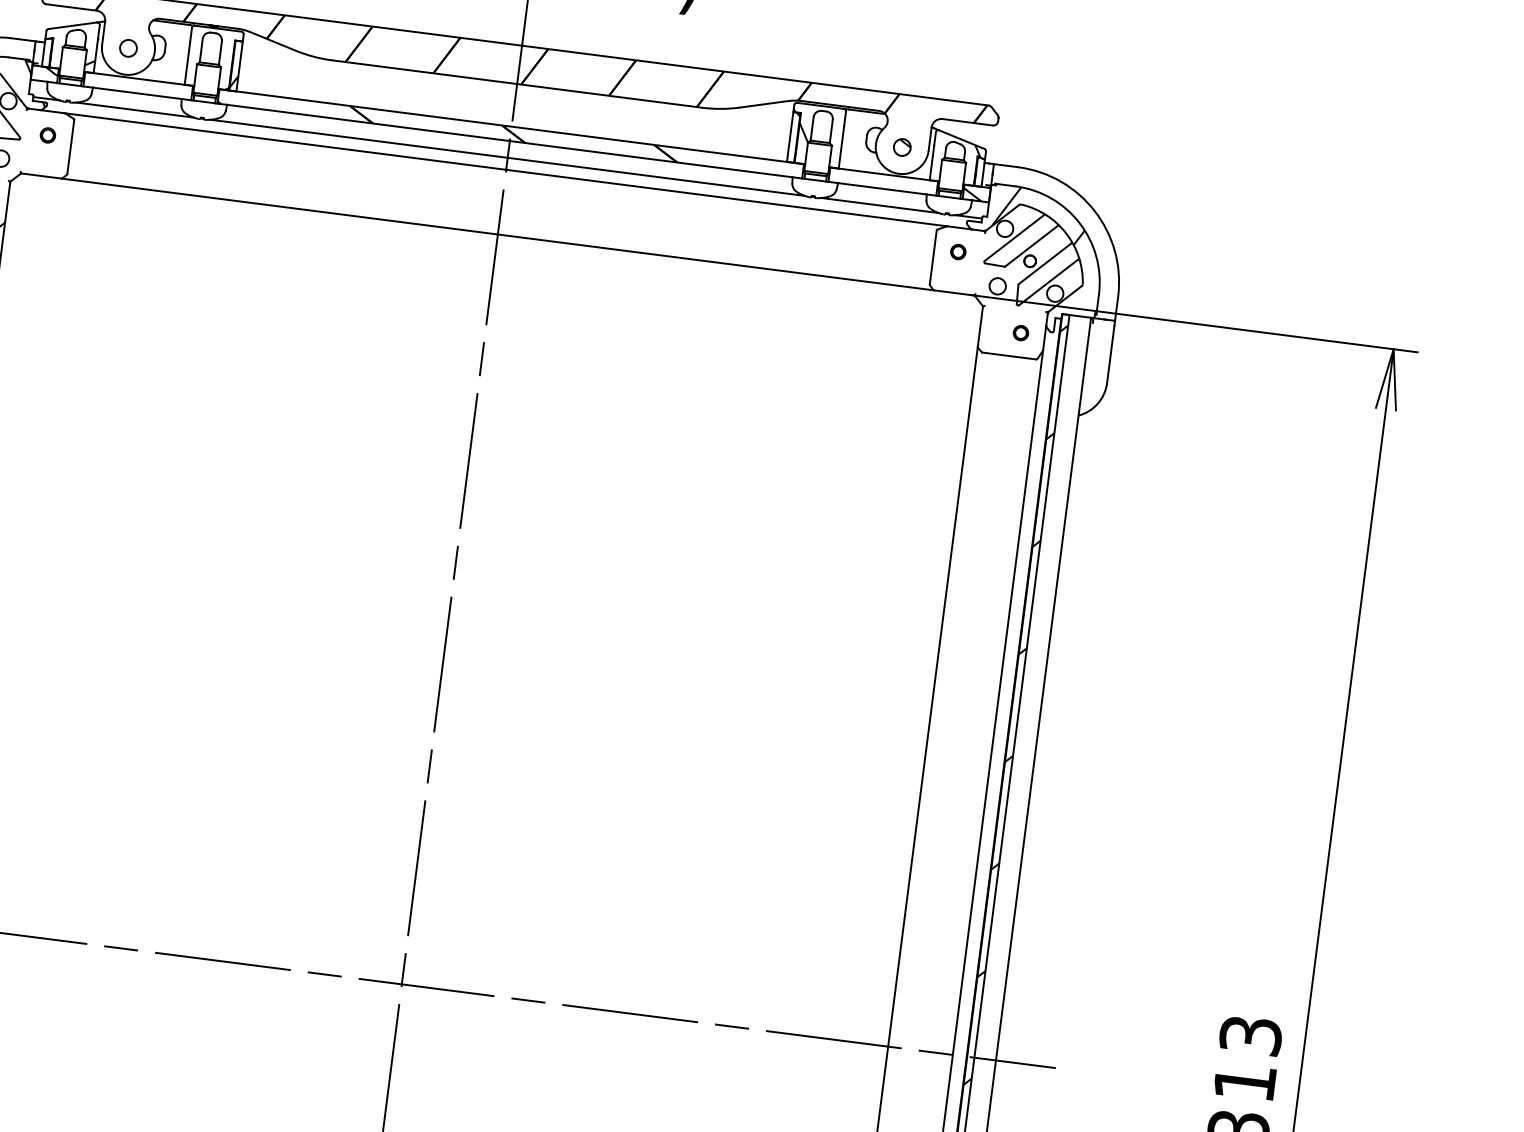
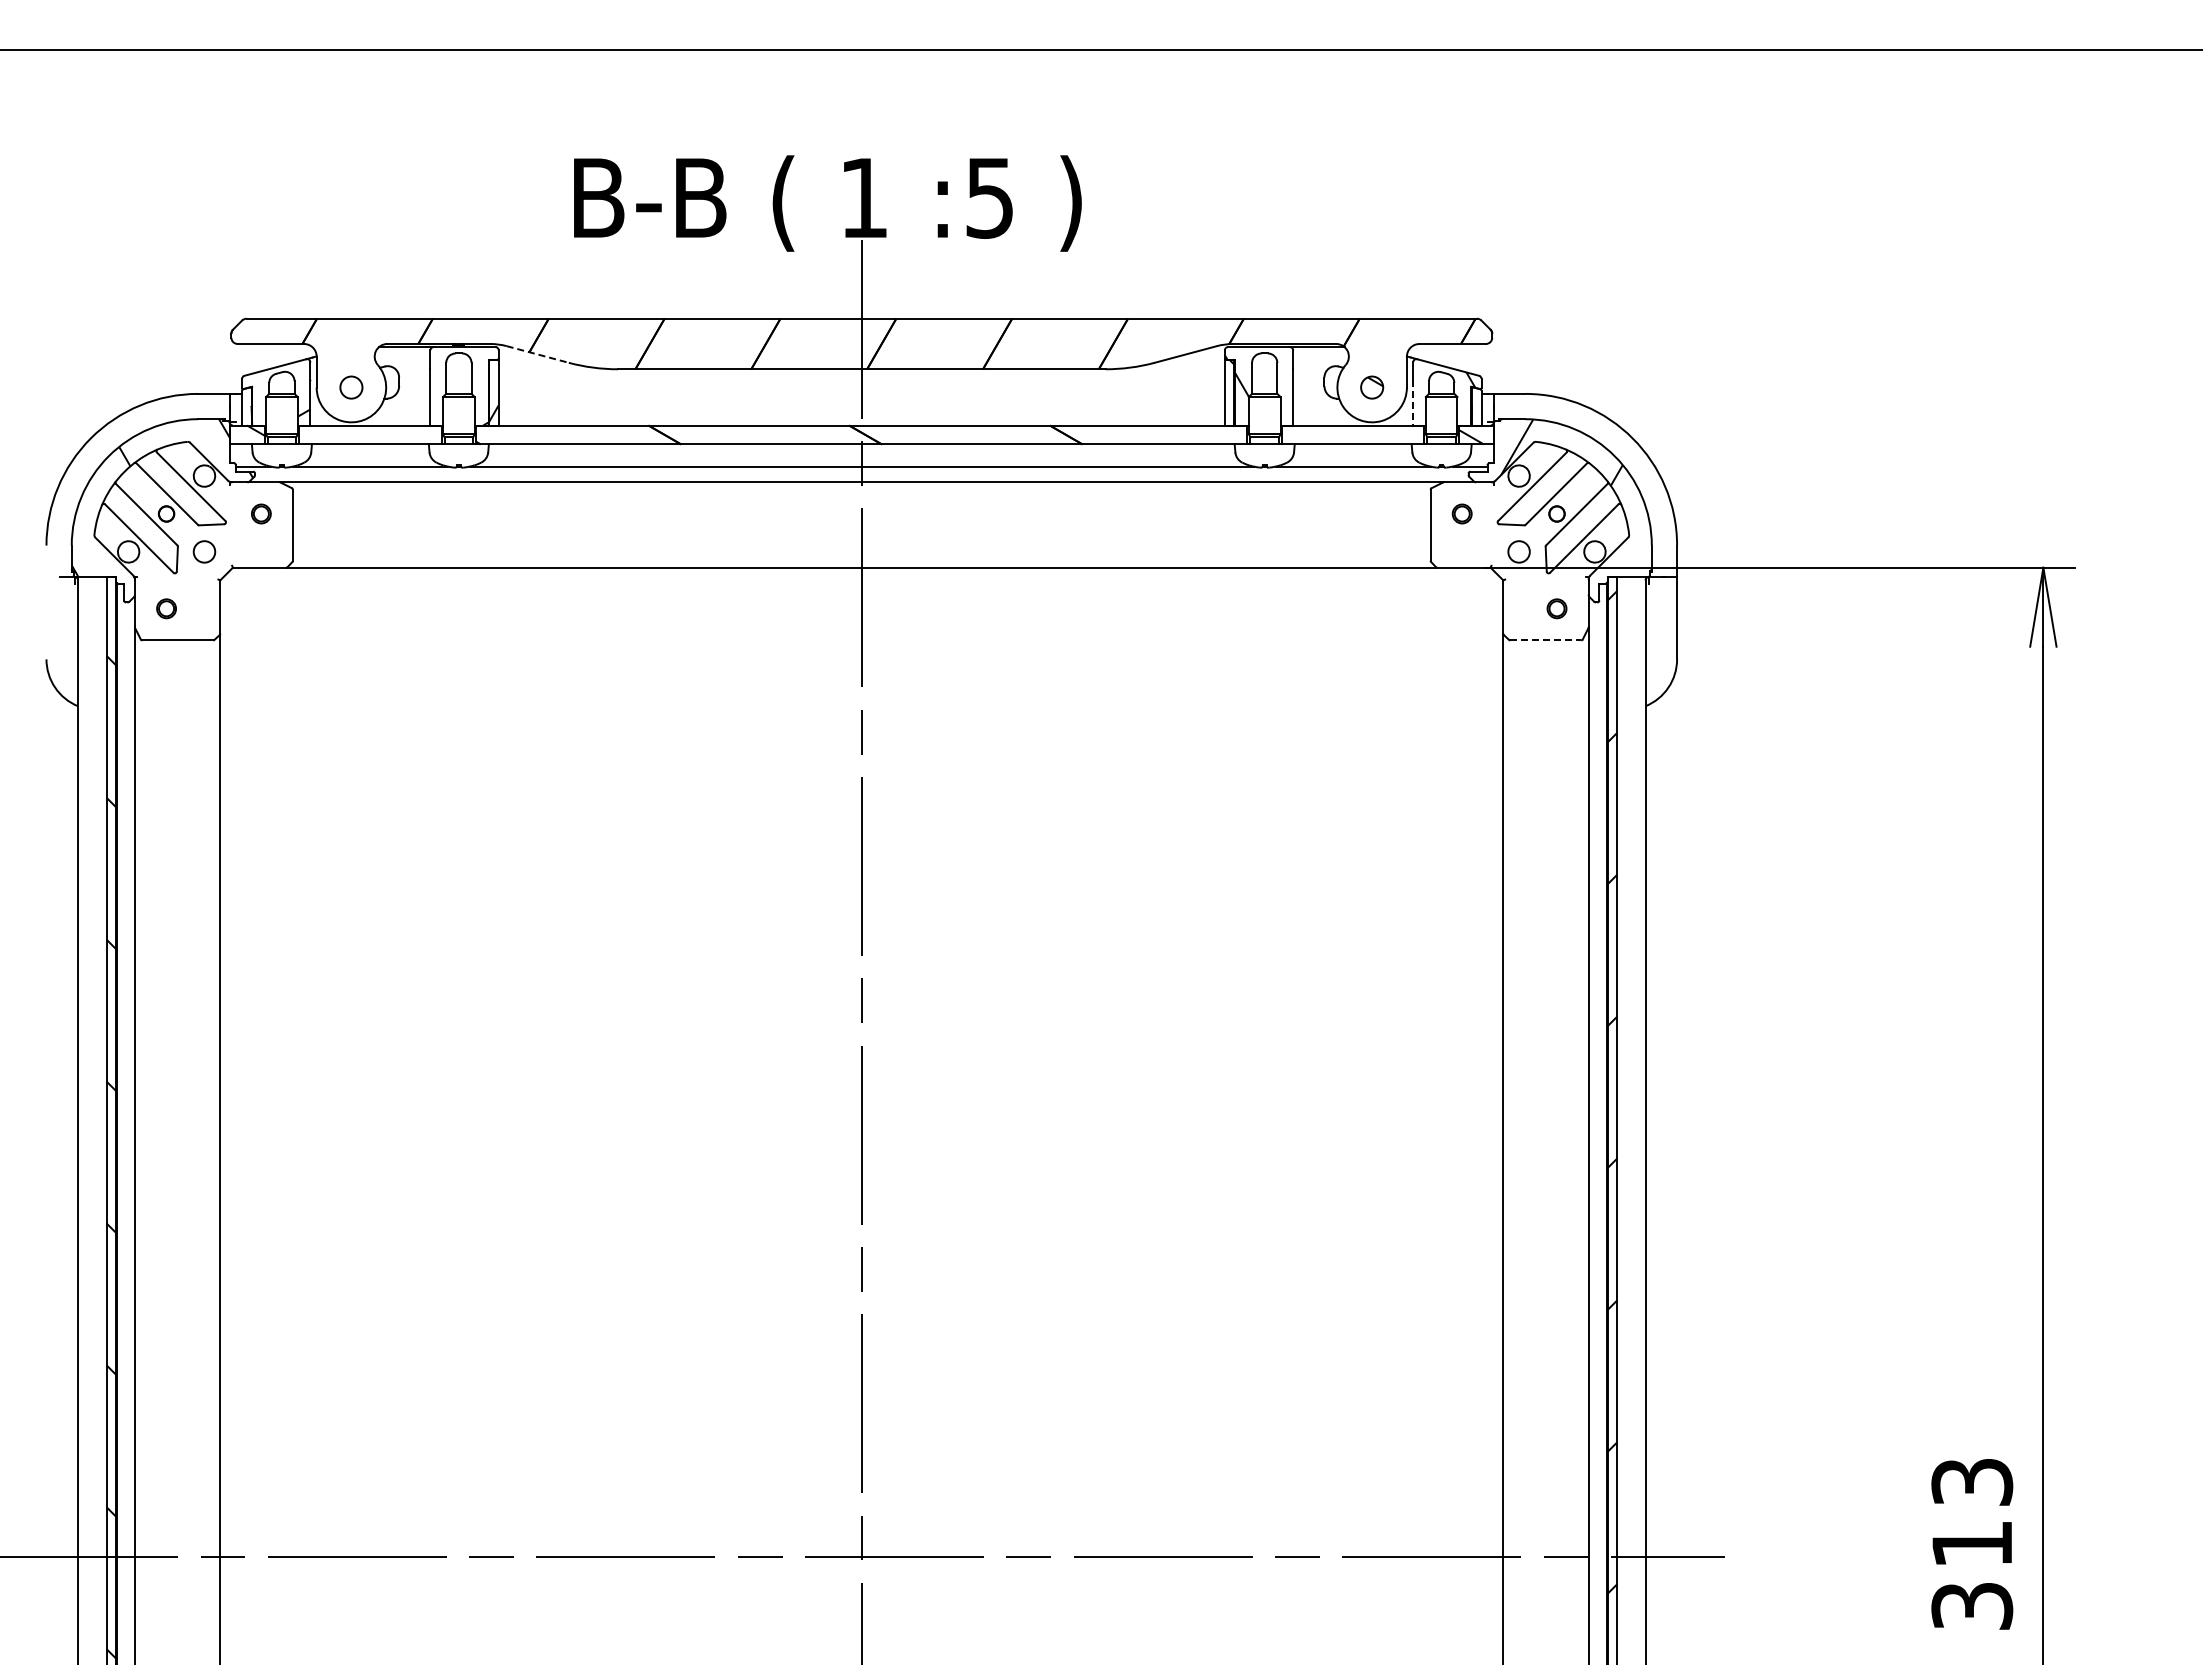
line: (273, 41) -> (538, 354), solid -> dashed
line: (932, 162) -> (1413, 402), solid -> dashed
line: (1009, 356) -> (1546, 640), solid -> dashed

